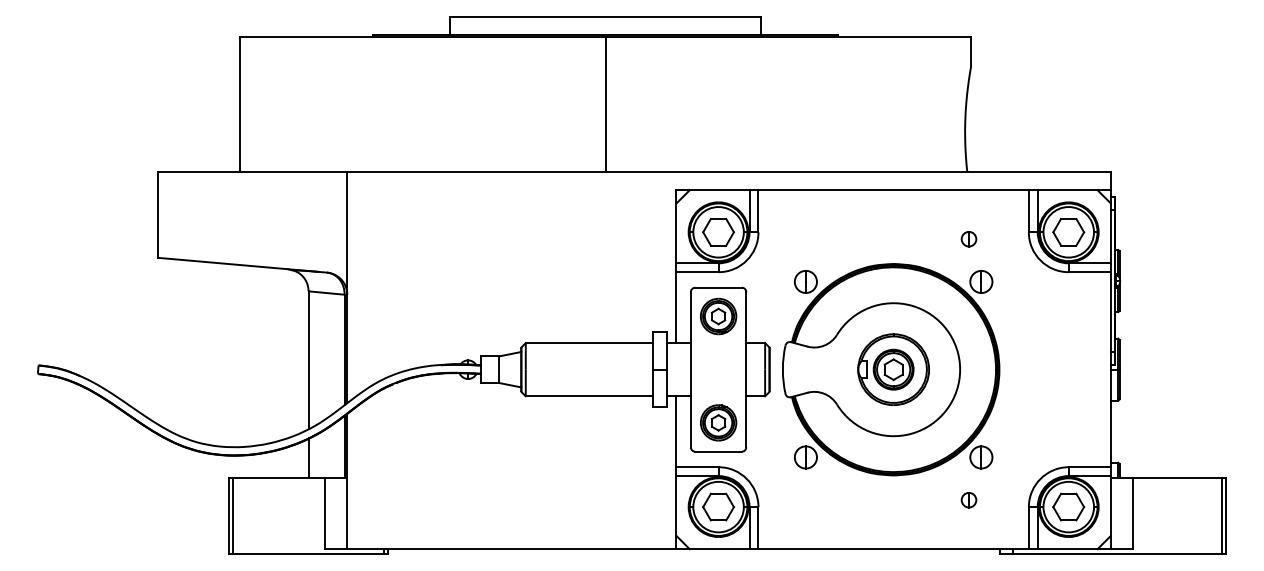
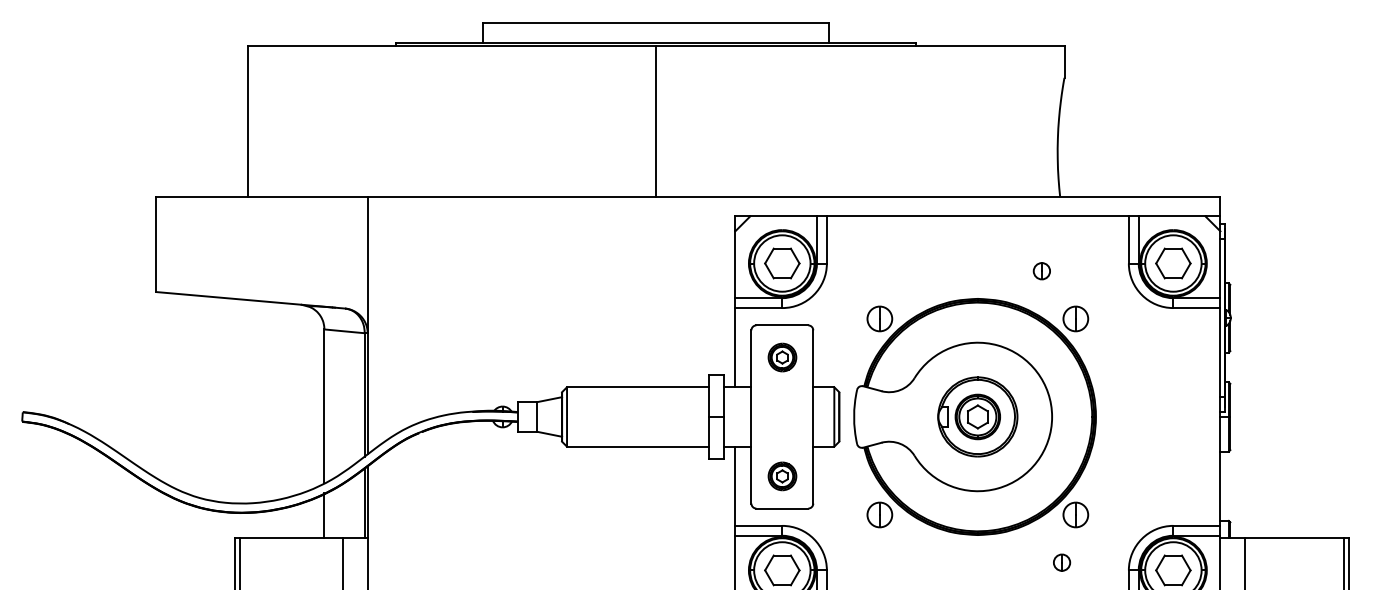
part: (968, 239) -> (1041, 271), moved
part: (718, 316) -> (782, 357), size x0.7
part: (718, 422) -> (782, 475), size x0.7

